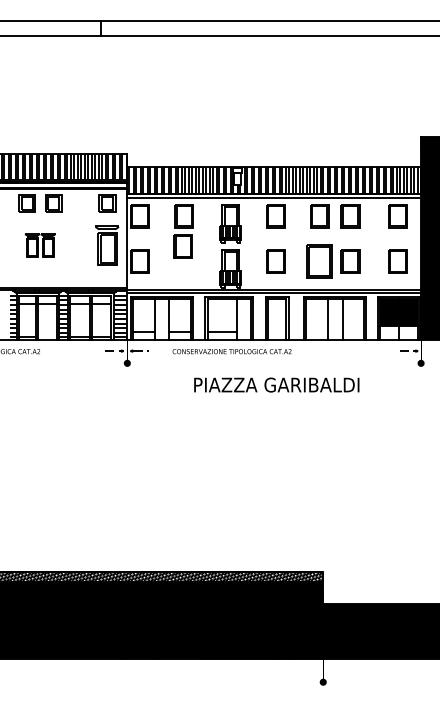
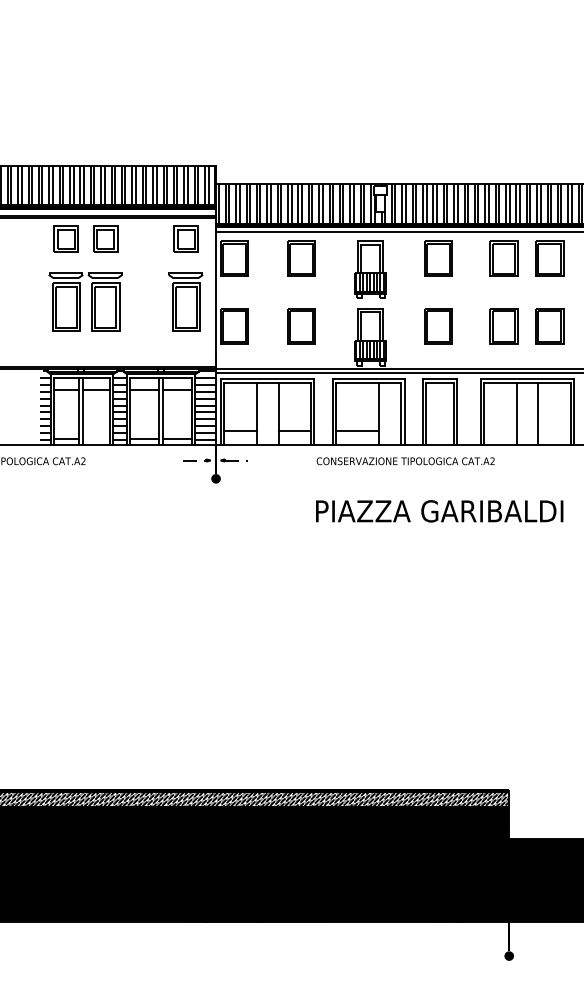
part: (40, 245) -> (86, 302), size x1.67
part: (182, 246) -> (300, 326), moved
part: (319, 261) -> (503, 326), size x0.71
text: (231, 351) -> (404, 461), moved

